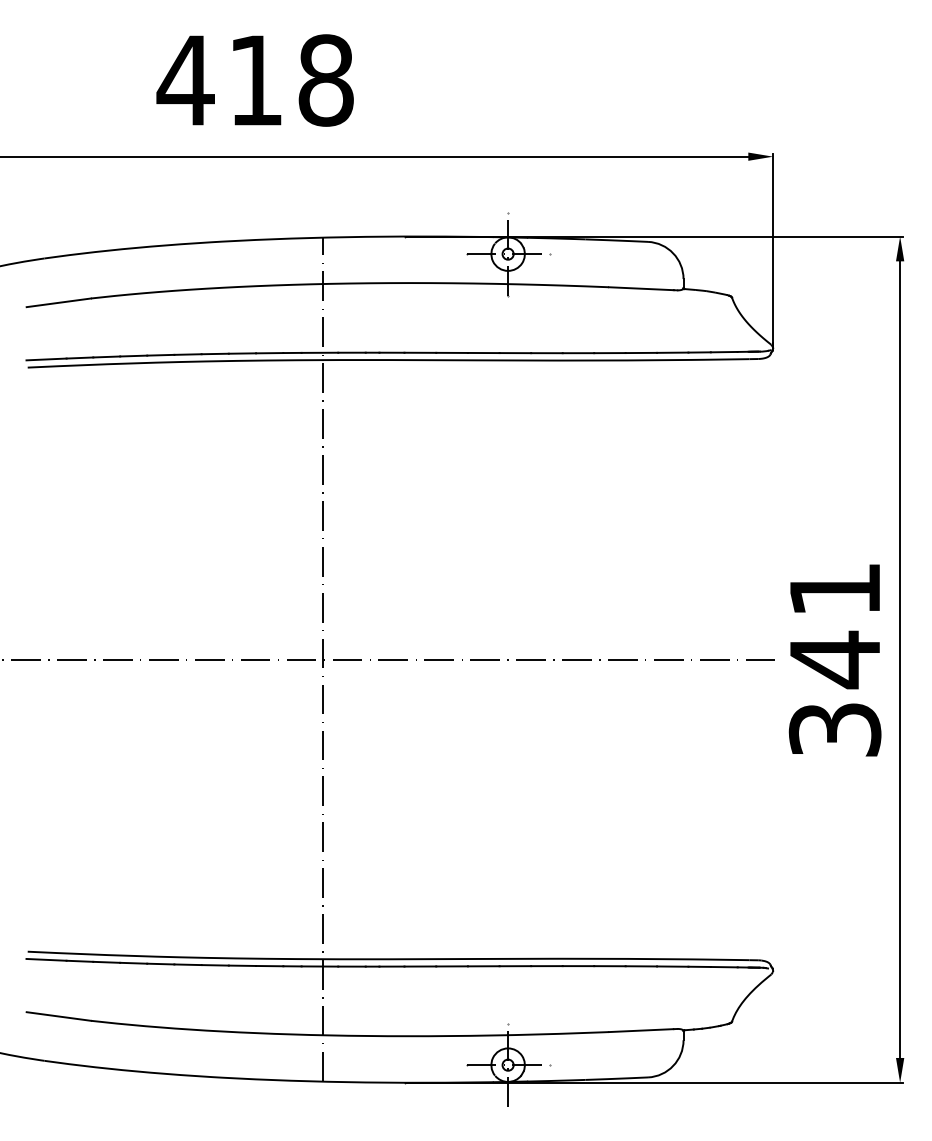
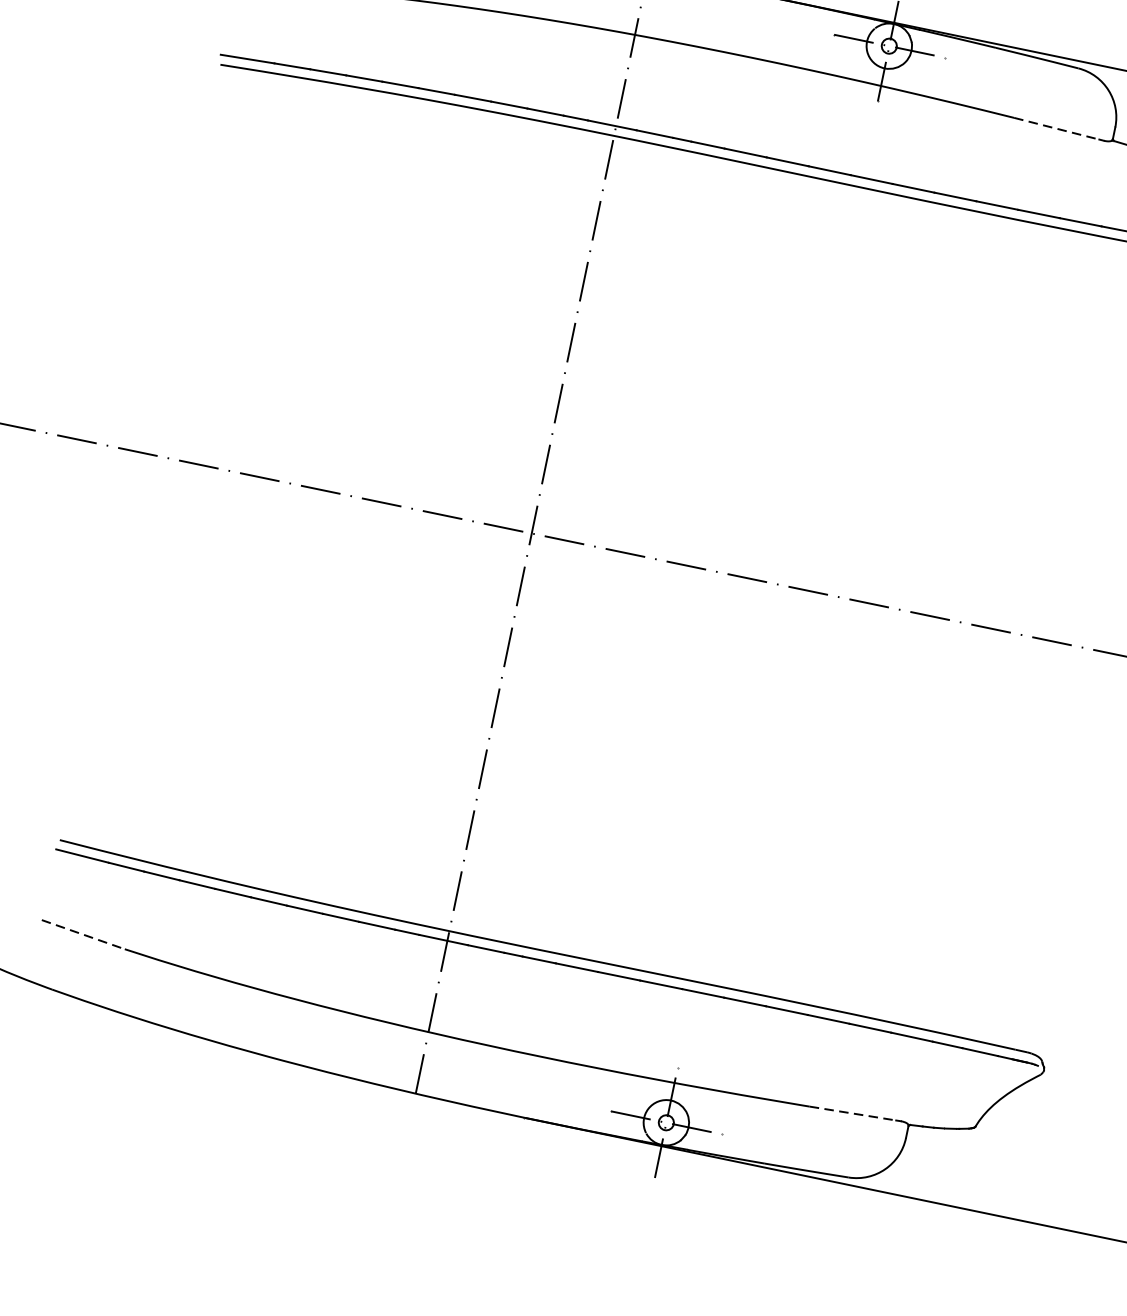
line: (641, 288) -> (1056, 128), solid -> dashed
line: (59, 1016) -> (84, 934), solid -> dashed
line: (641, 1030) -> (852, 1113), solid -> dashed

